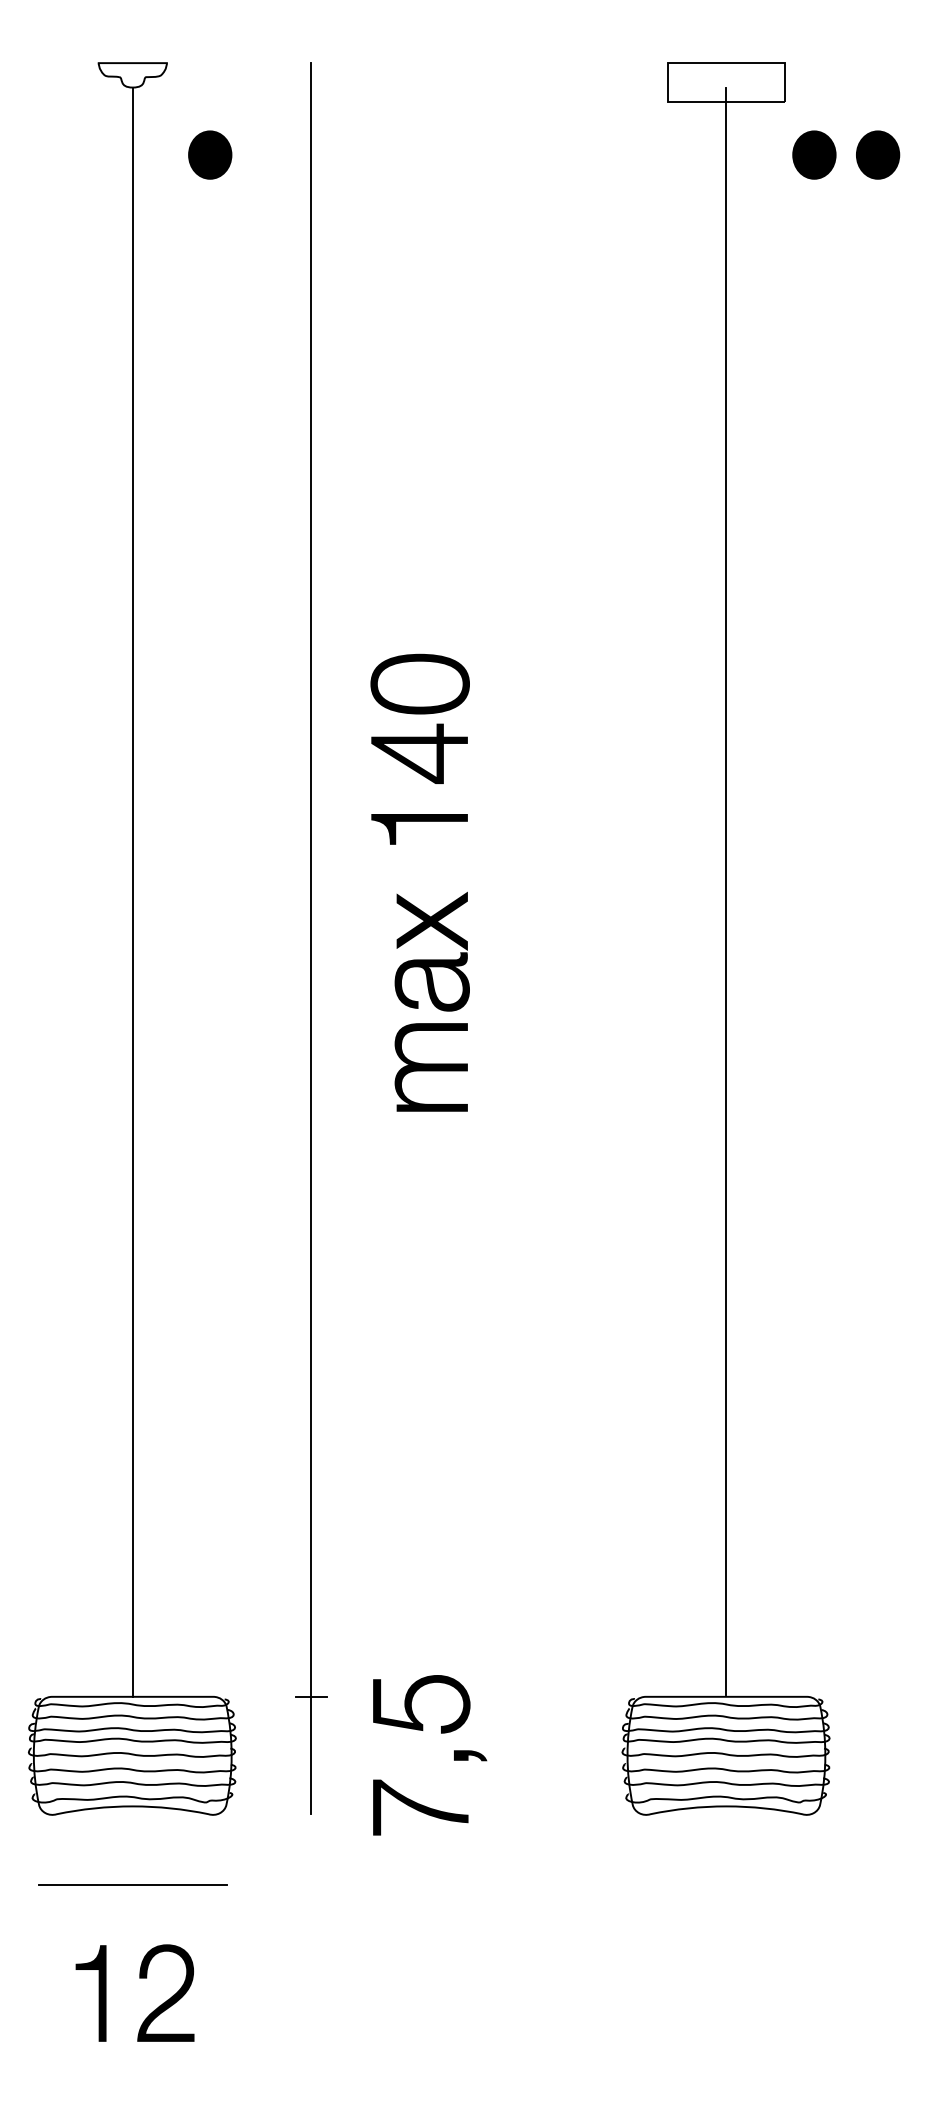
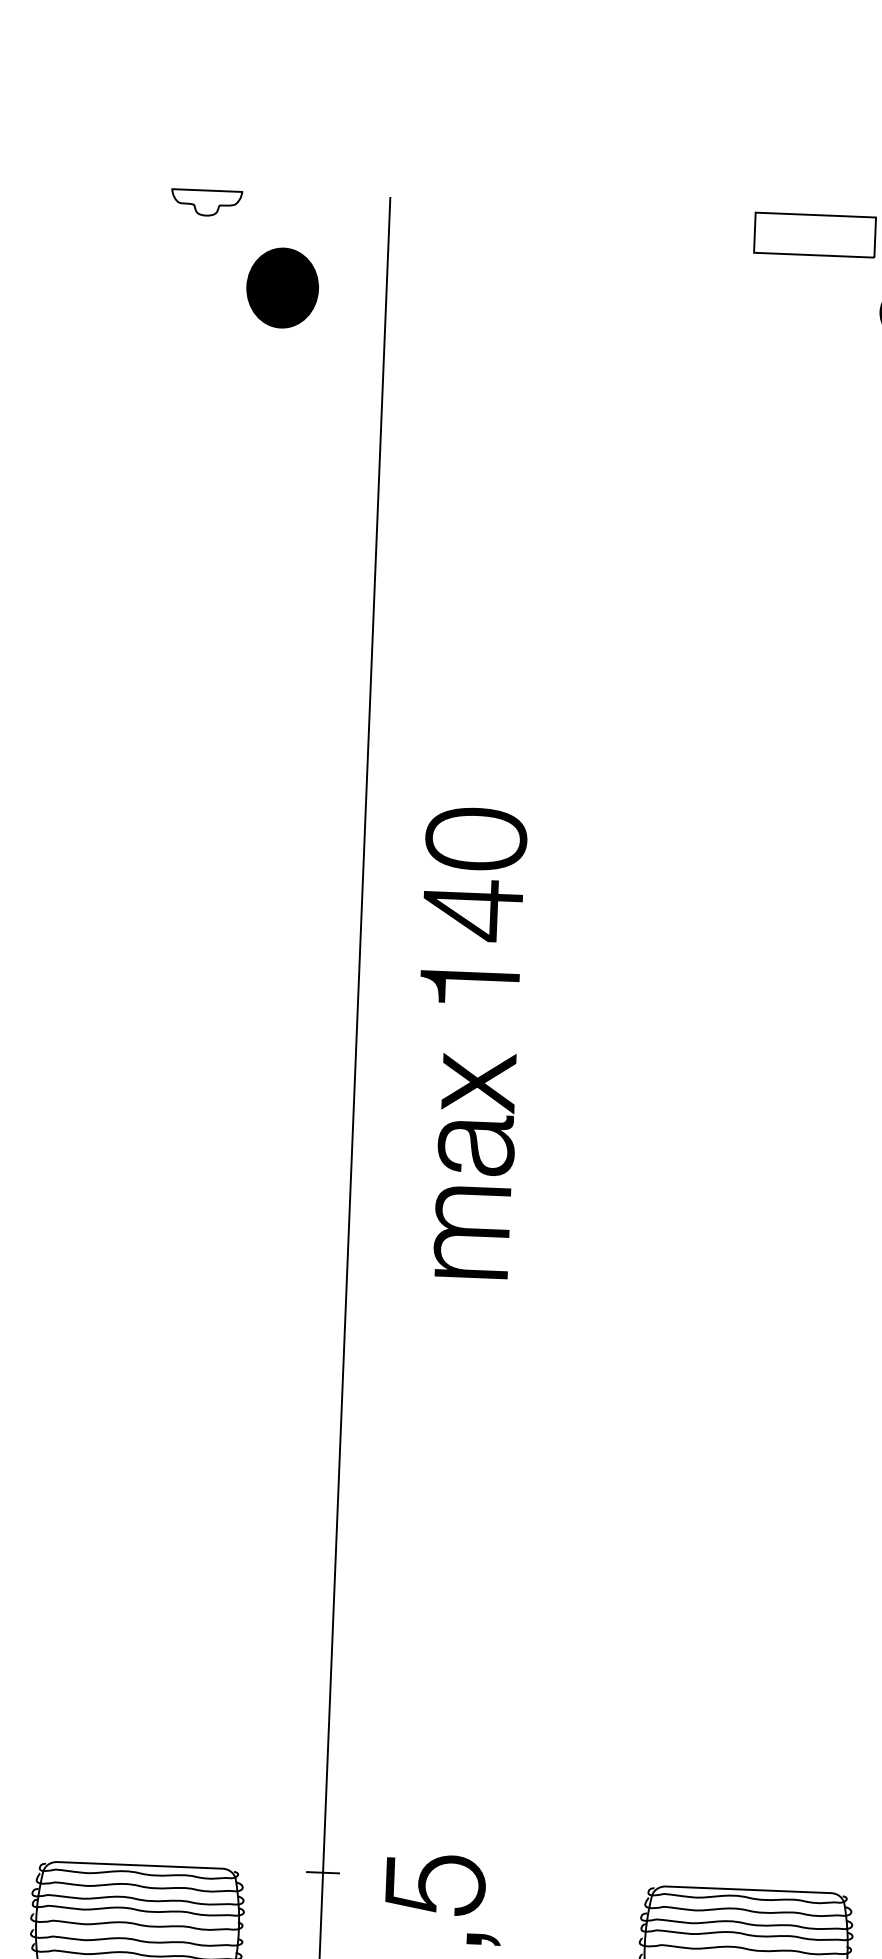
part: (210, 154) -> (283, 287), size x1.6
line: (726, 890) -> (781, 1063), removed
line: (132, 891) -> (172, 1039), removed

